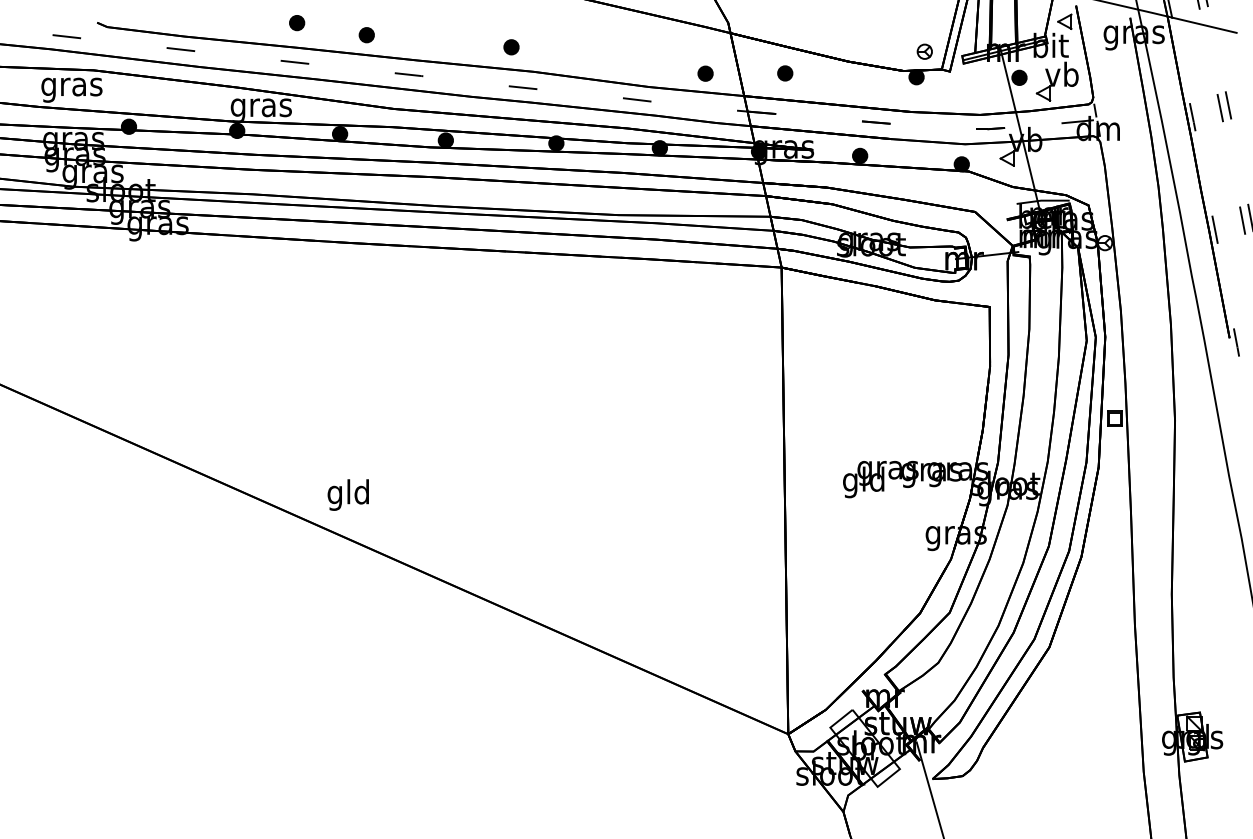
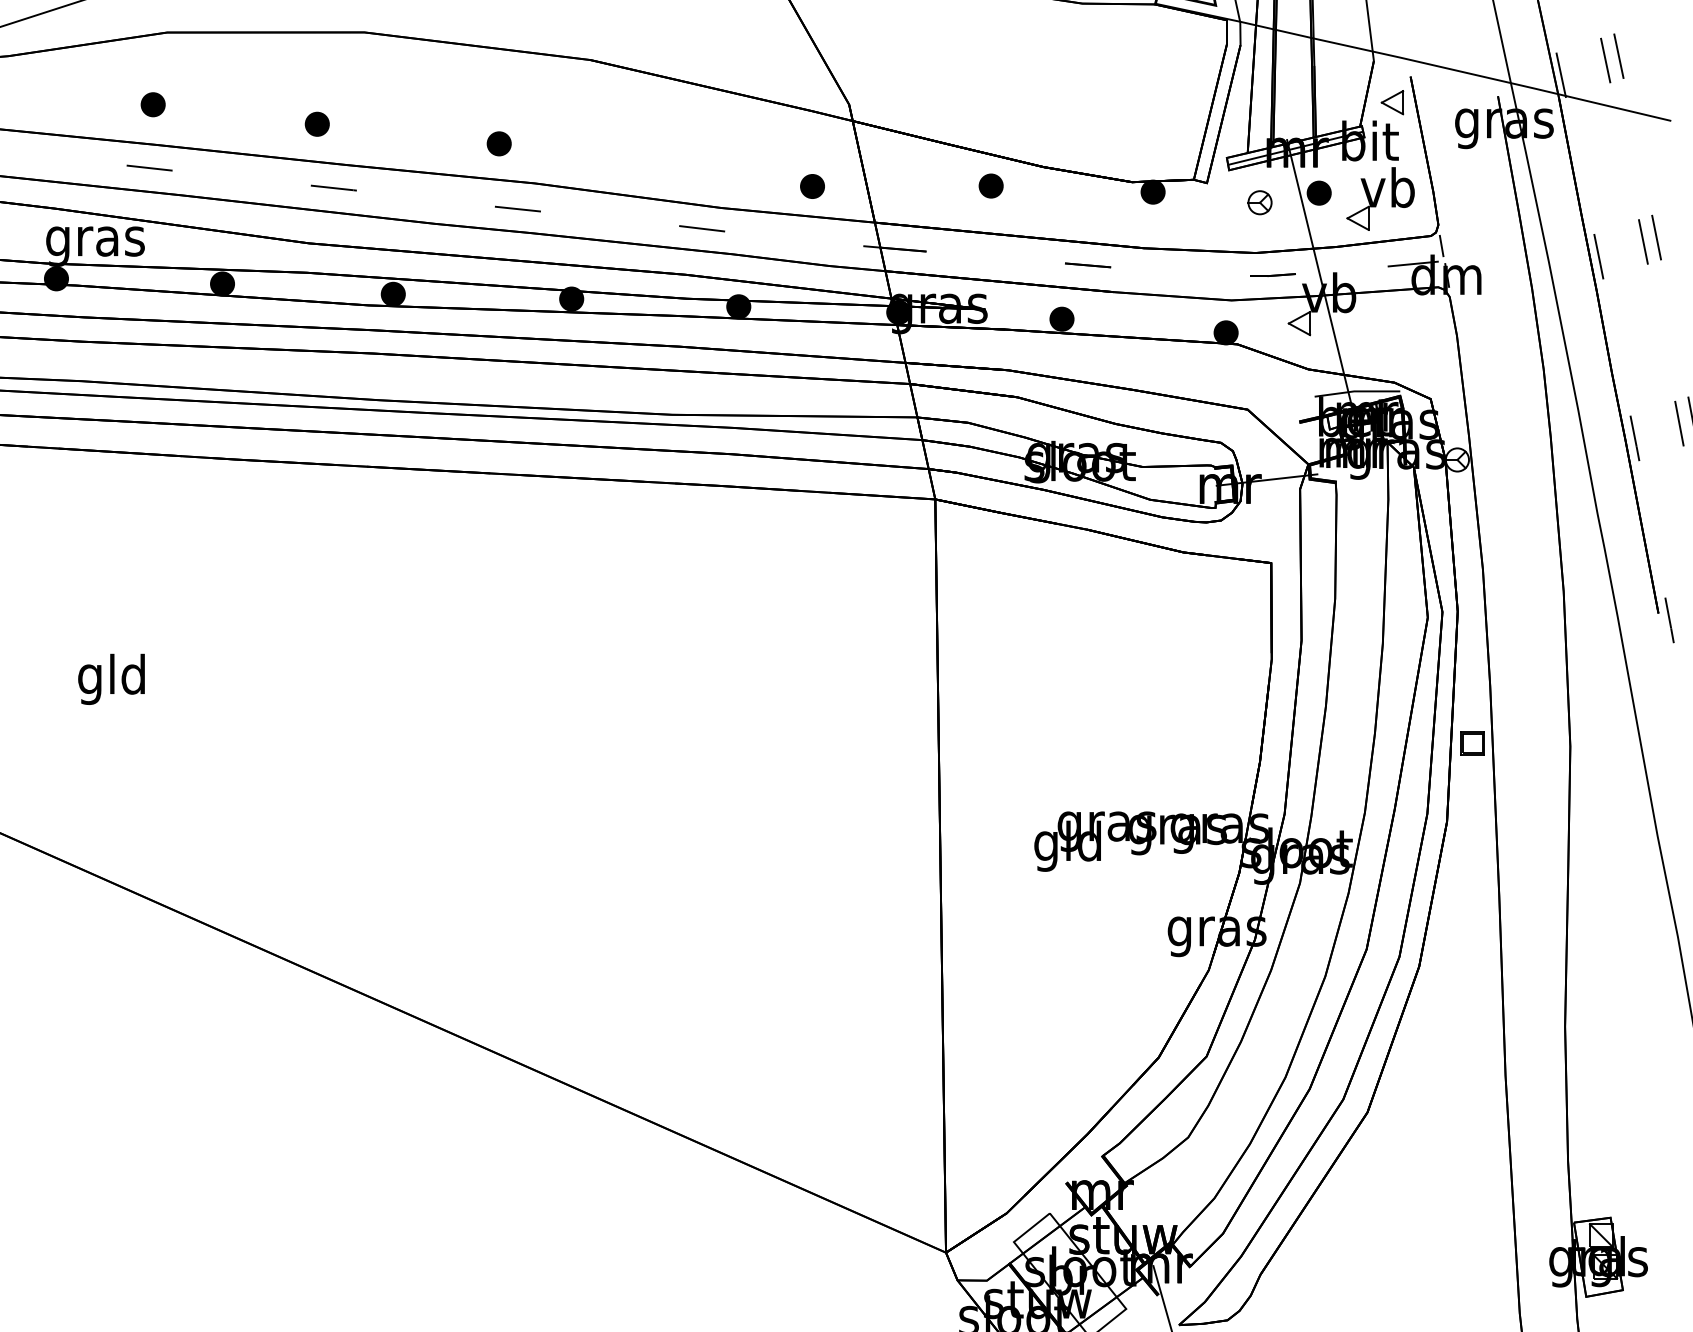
part: (366, 35) -> (316, 124), moved
part: (924, 51) -> (1259, 202), moved
part: (785, 73) -> (991, 186), moved
text: (347, 494) -> (110, 678), moved

